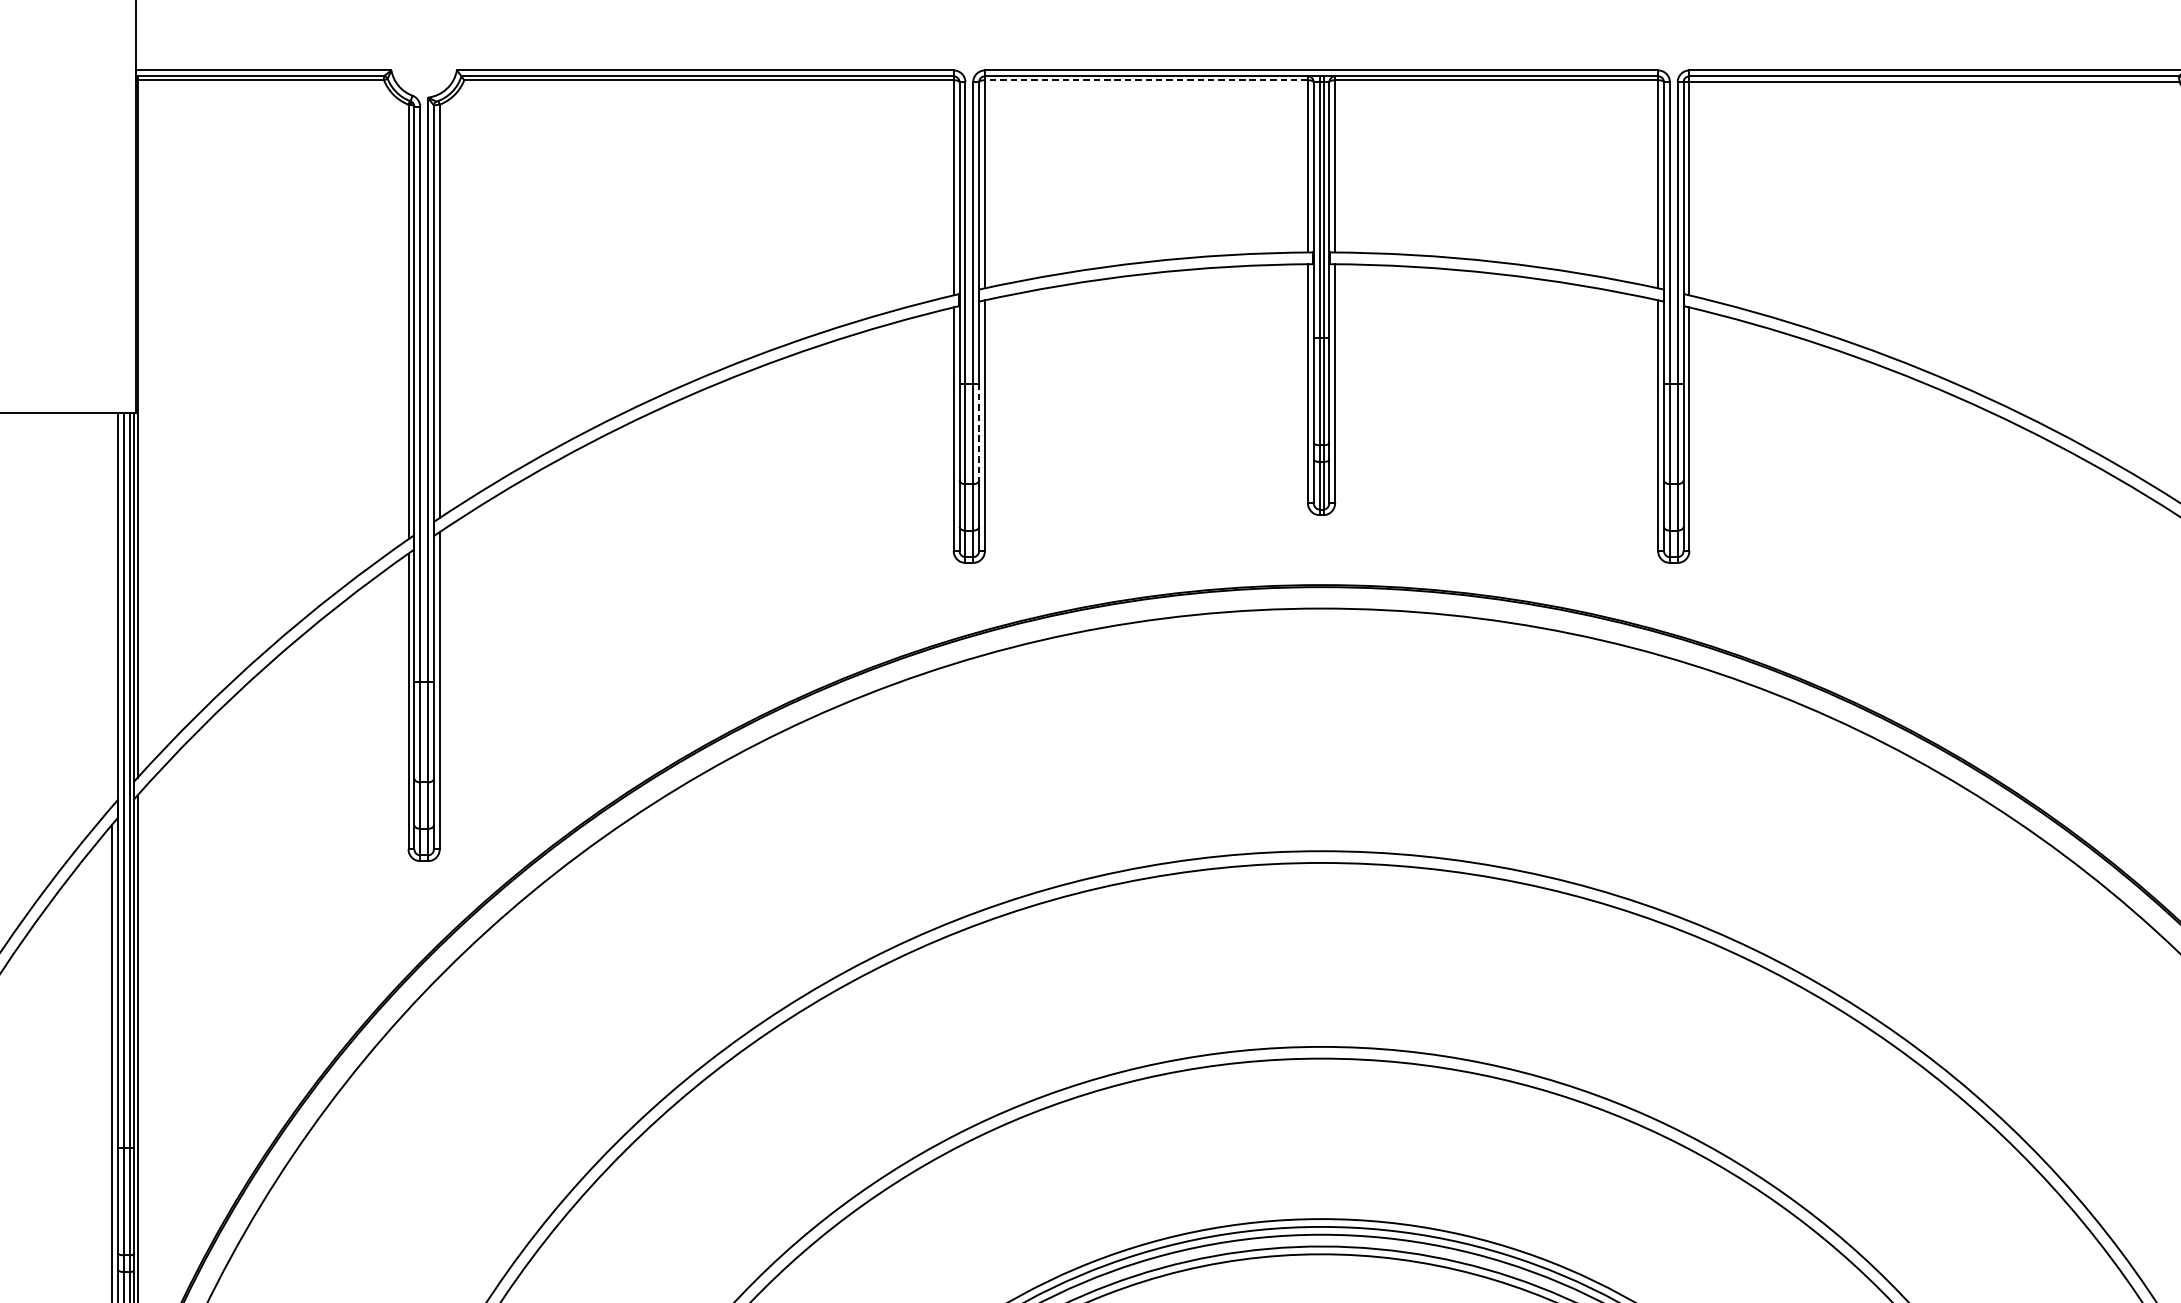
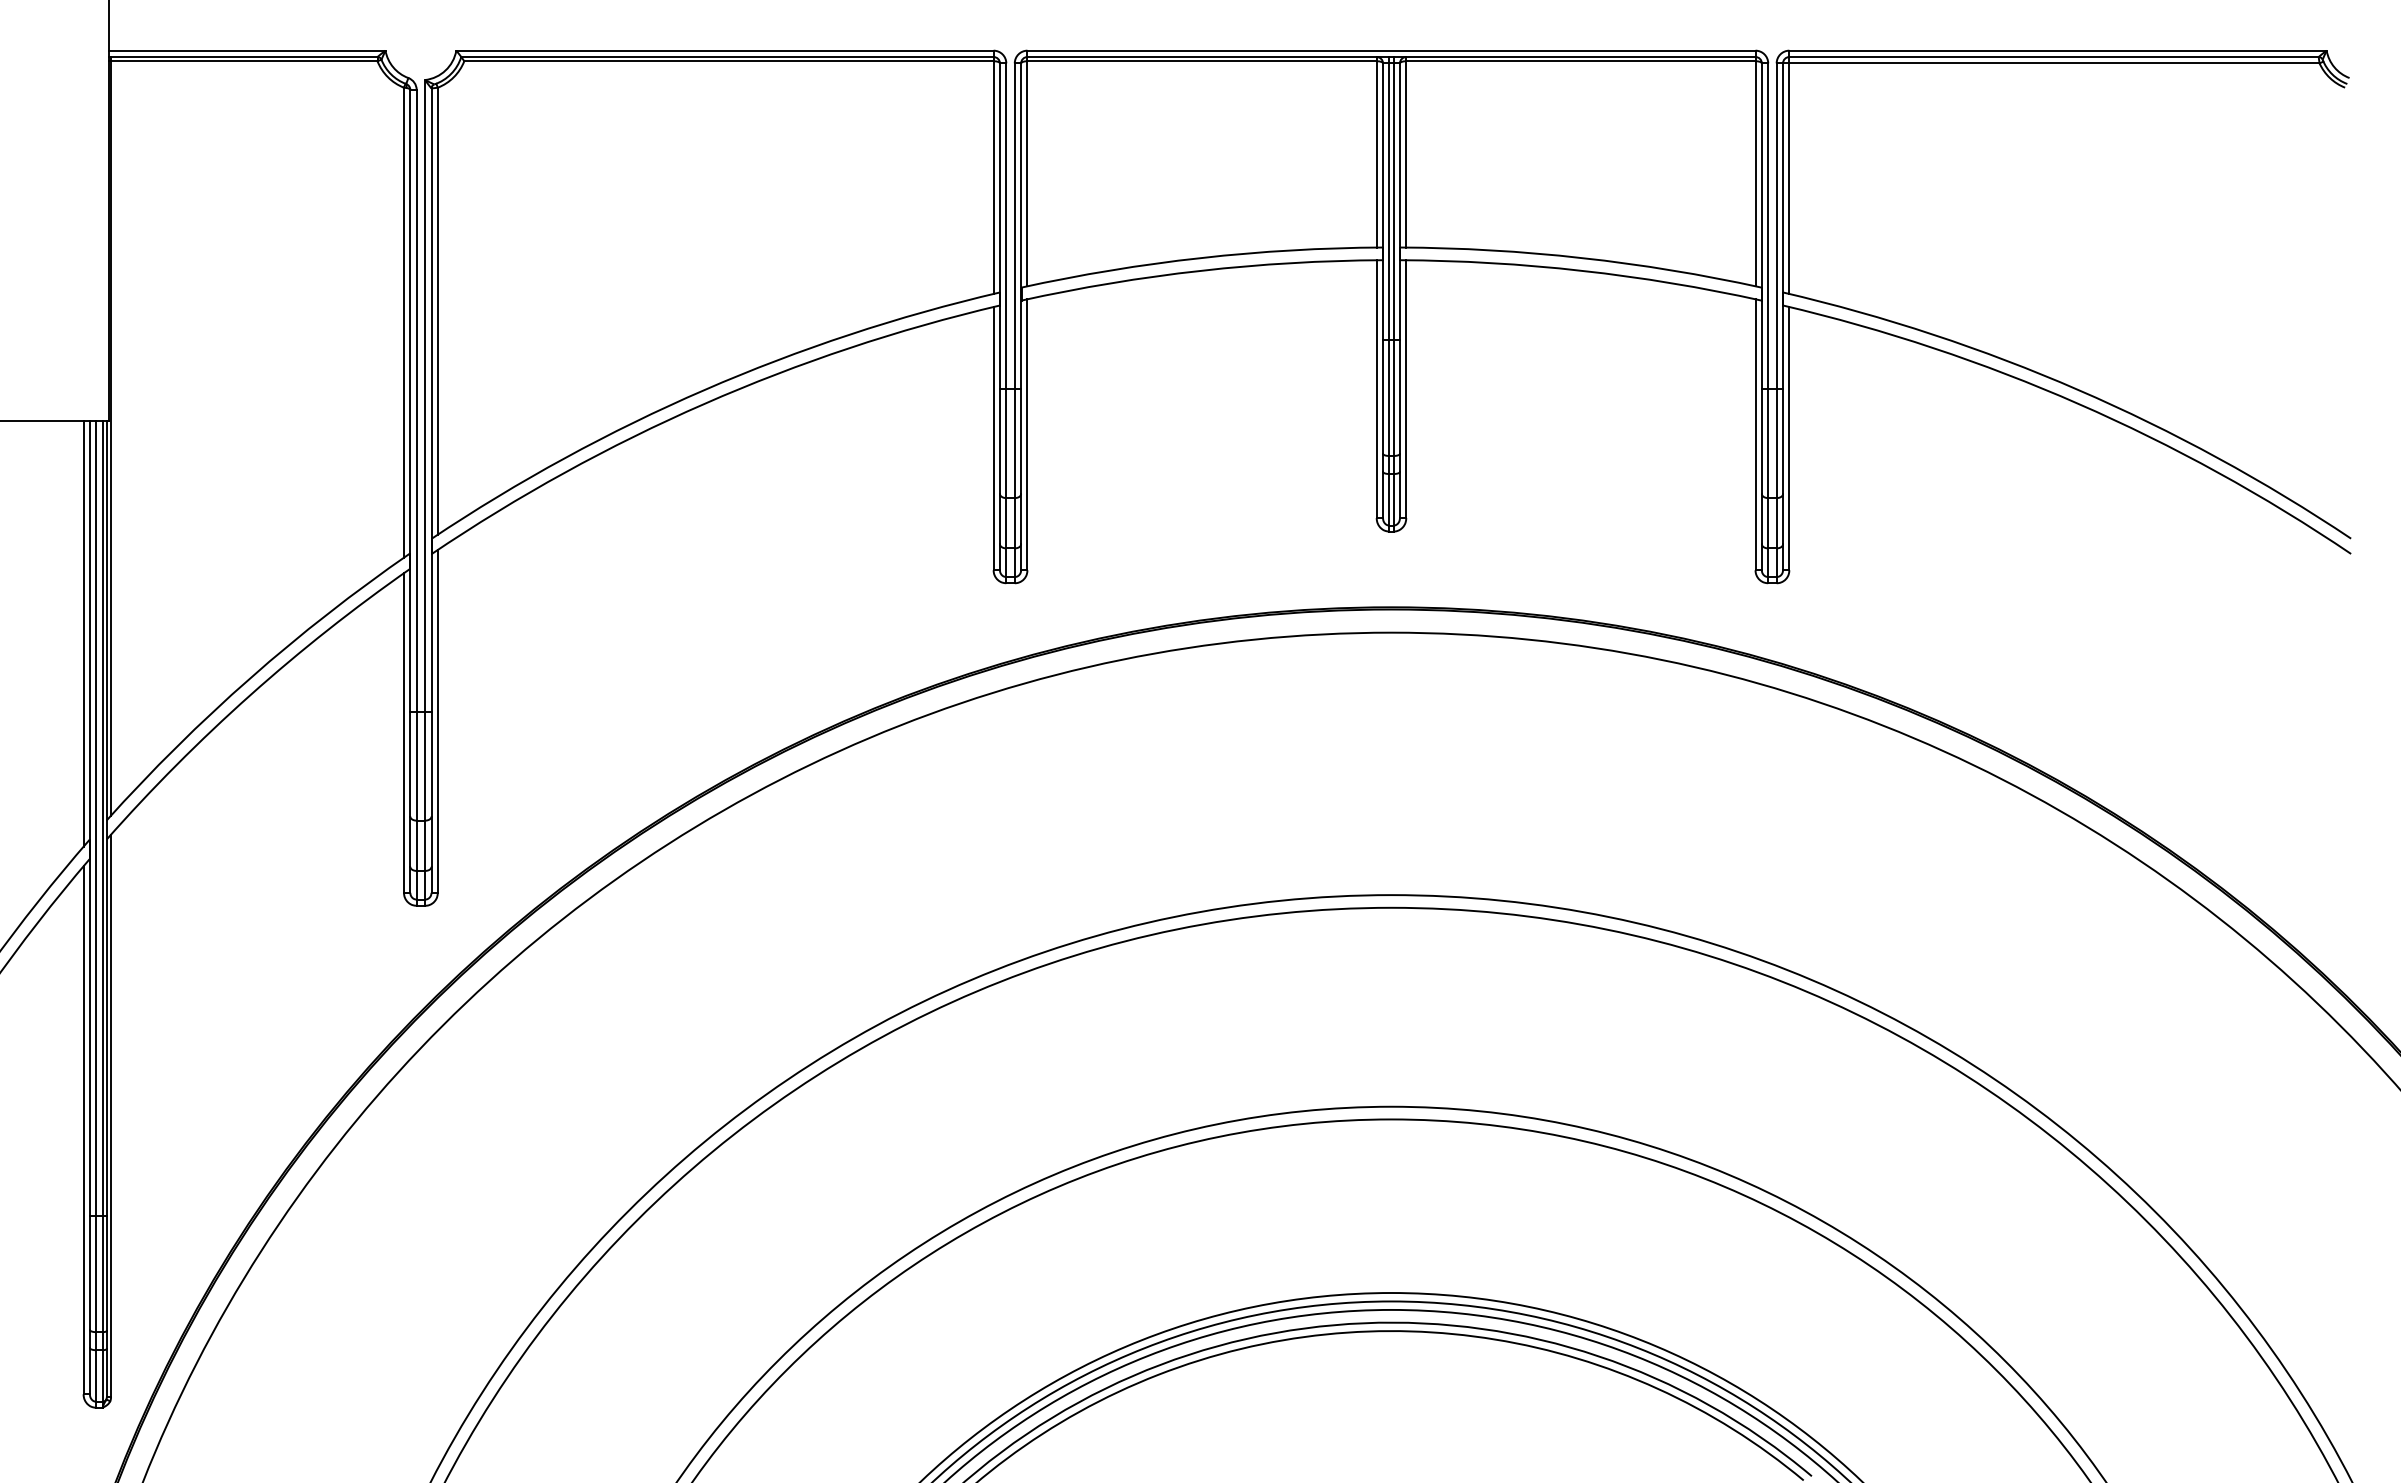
line: (1146, 80) -> (1202, 61), dashed -> solid
line: (979, 432) -> (1021, 442), dashed -> solid
line: (112, 609) -> (83, 633), added

